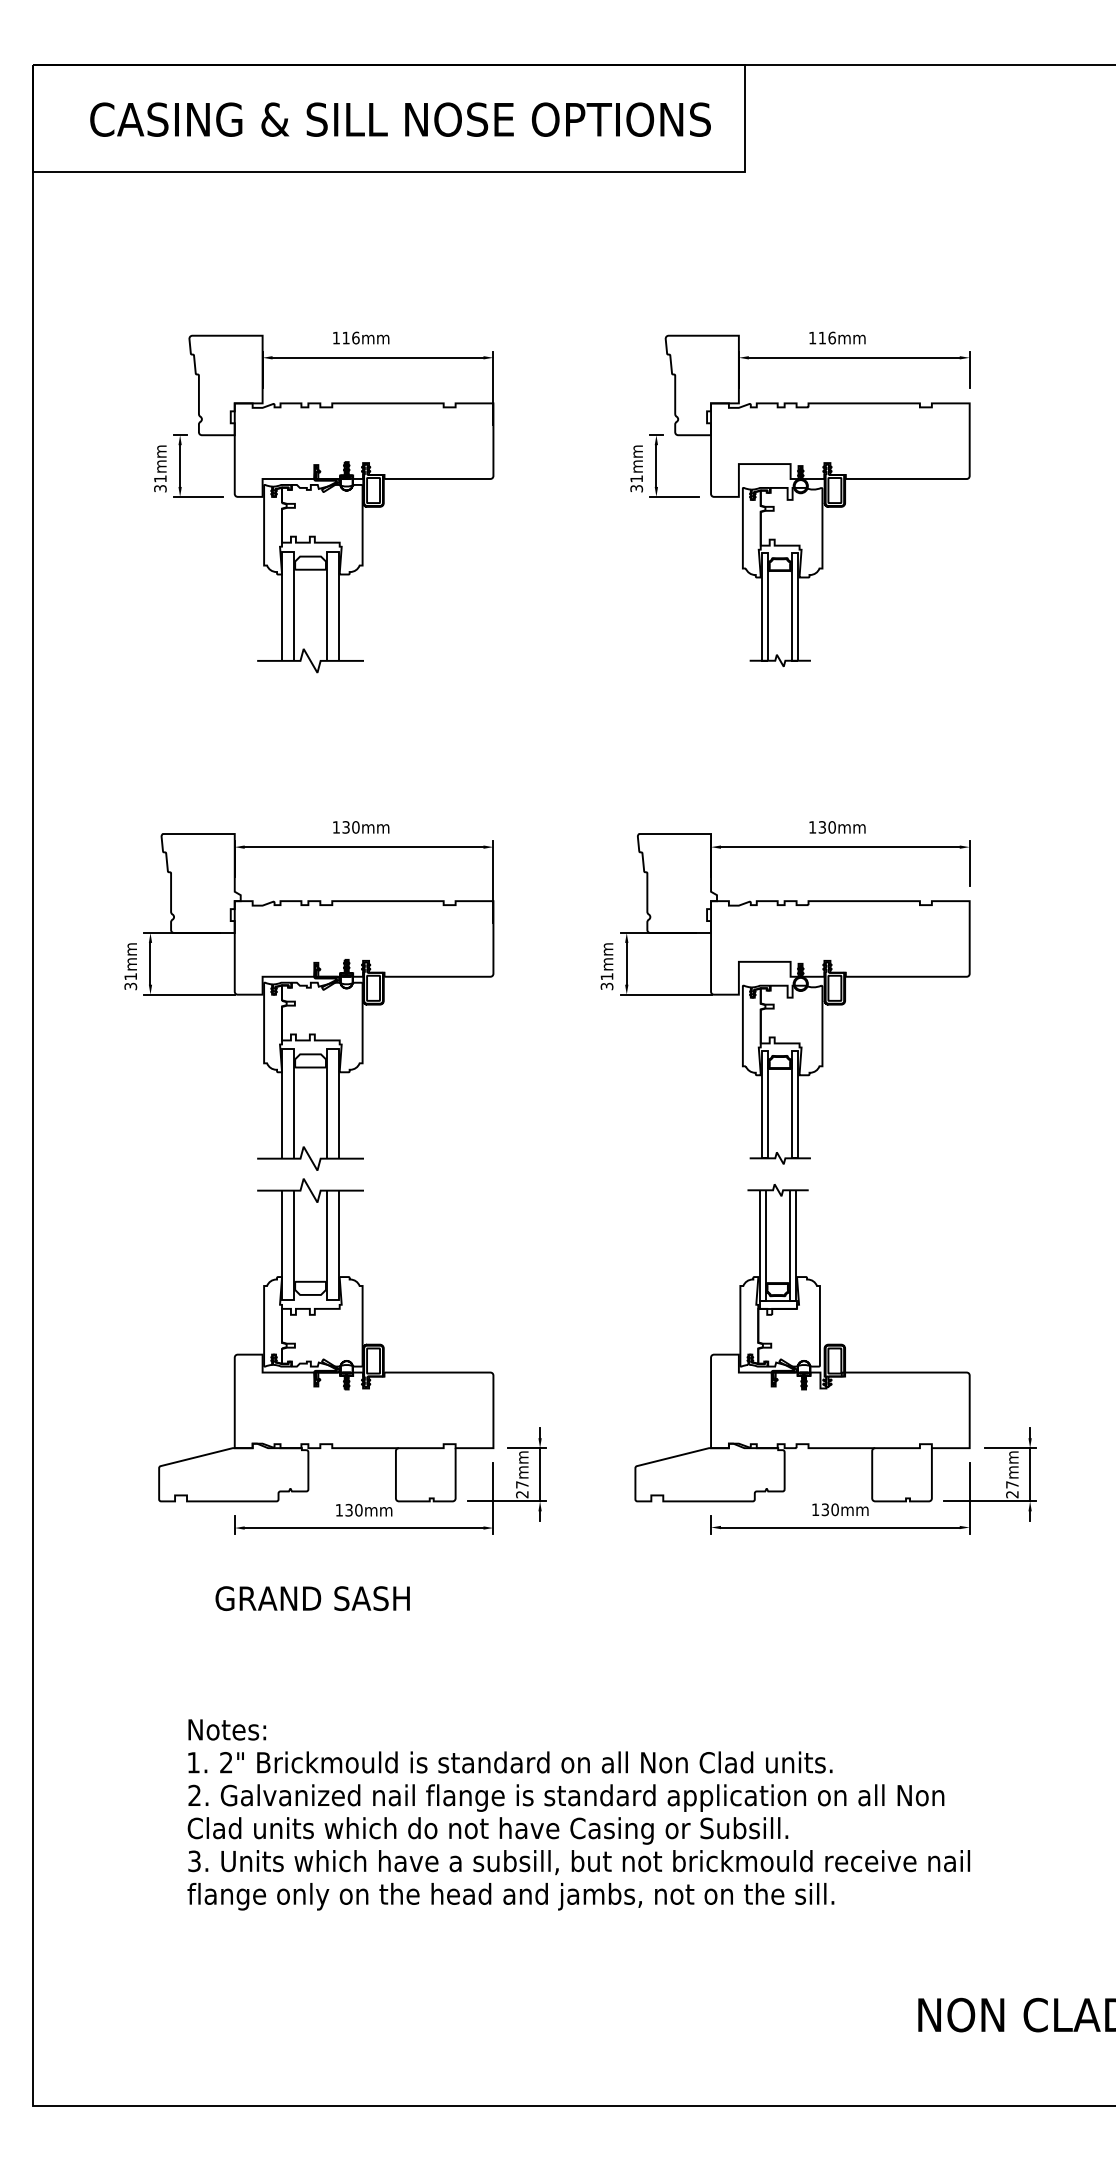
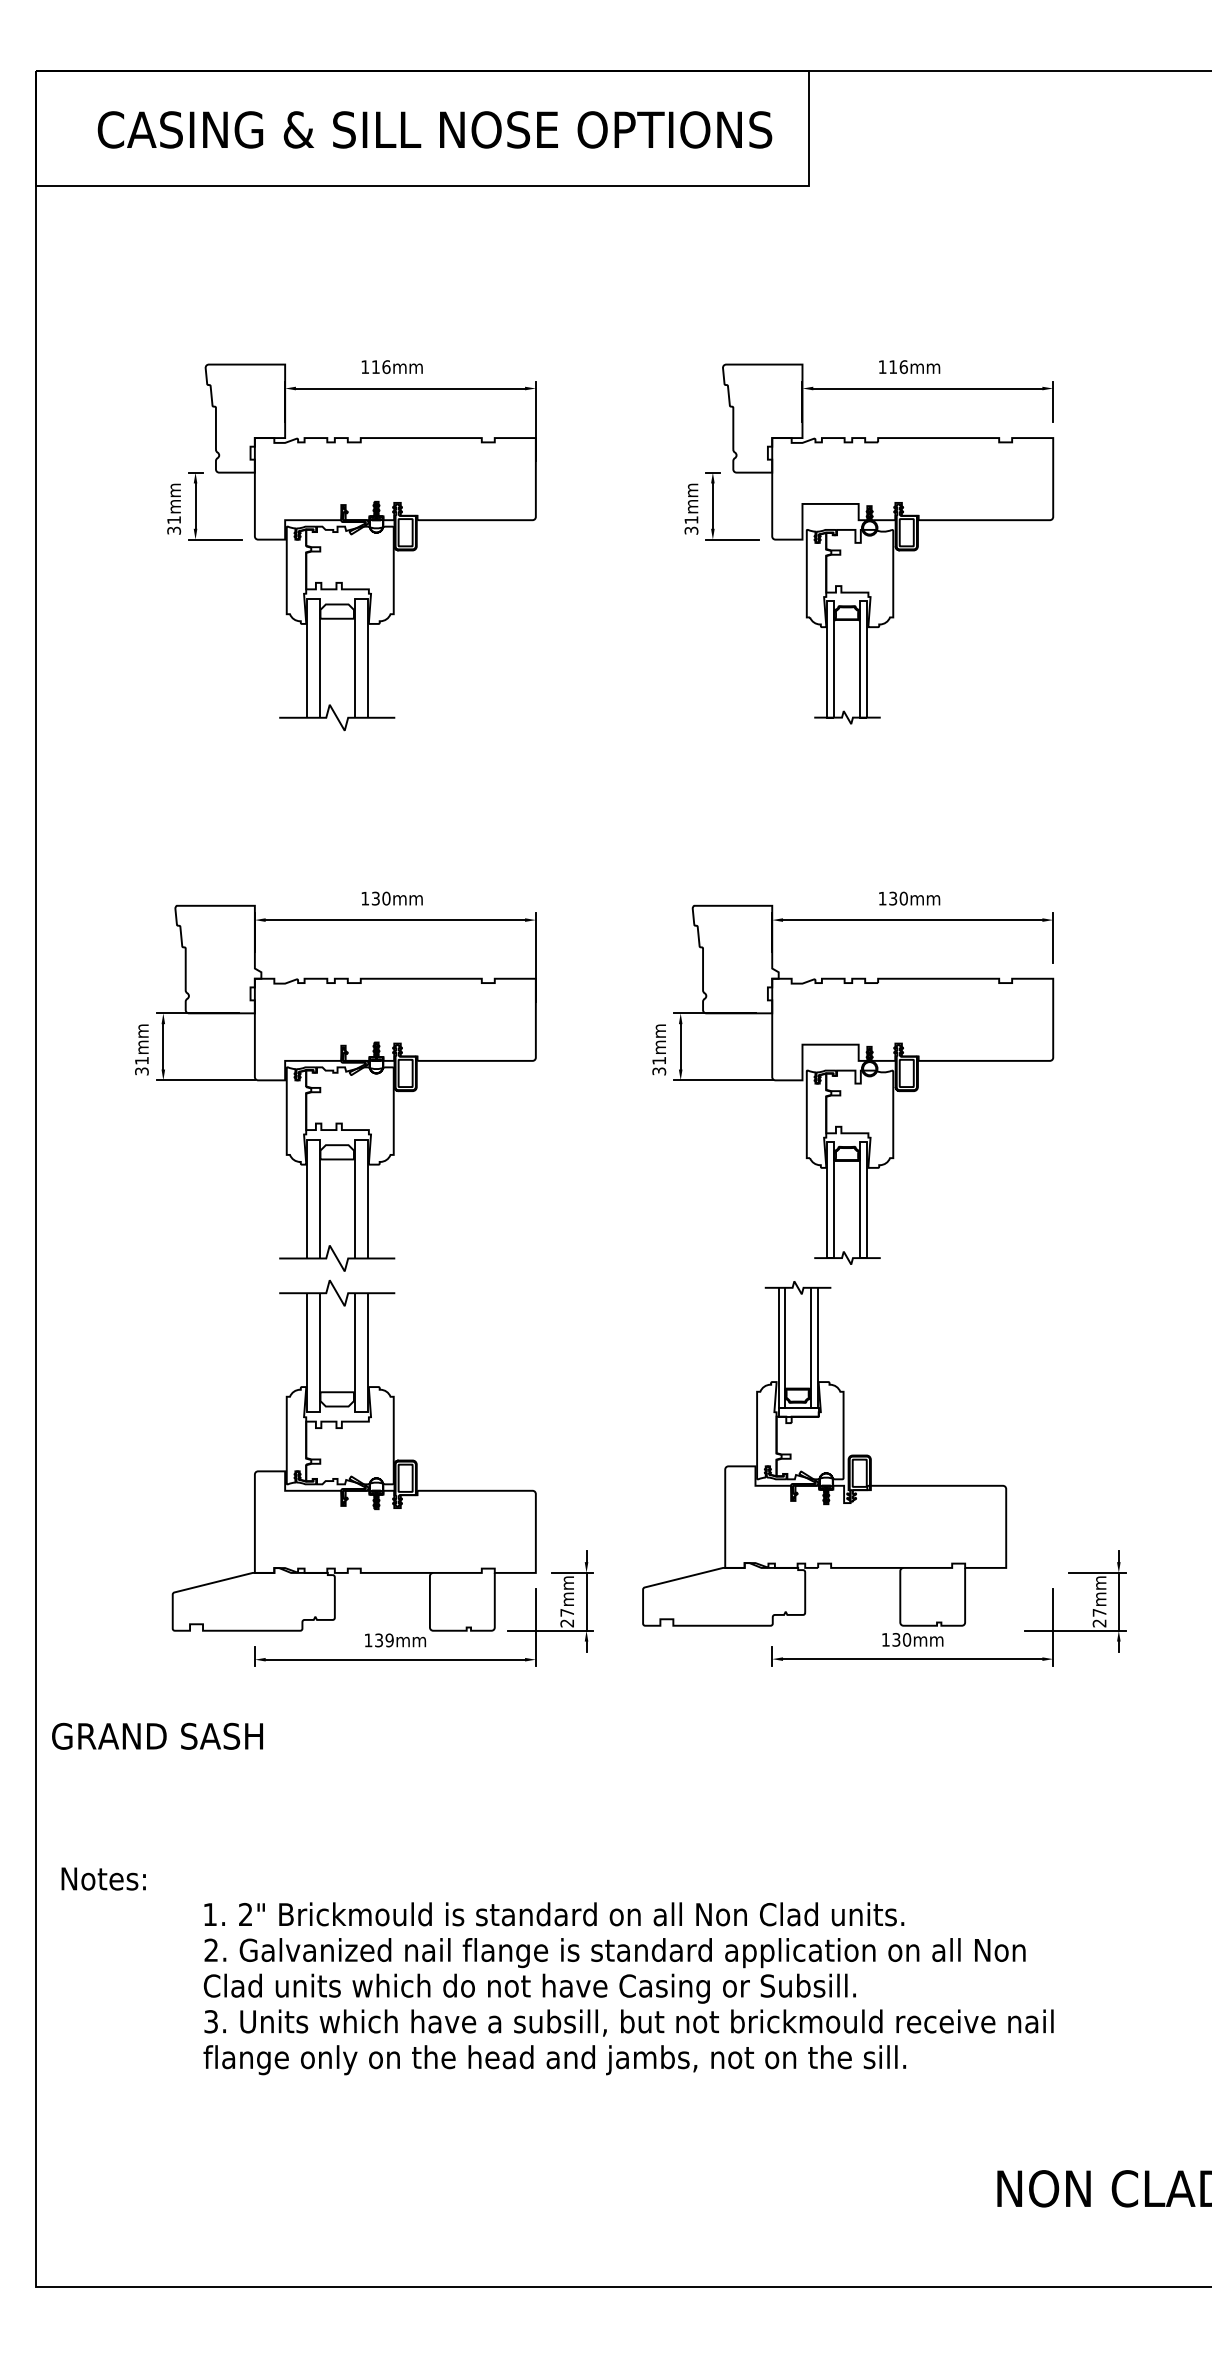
part: (802, 1342) -> (824, 1453), moved
text: (358, 1510) -> (389, 1640), 130mm -> 139mm
text: (312, 1597) -> (157, 1735), moved
text: (227, 1729) -> (103, 1878), moved

